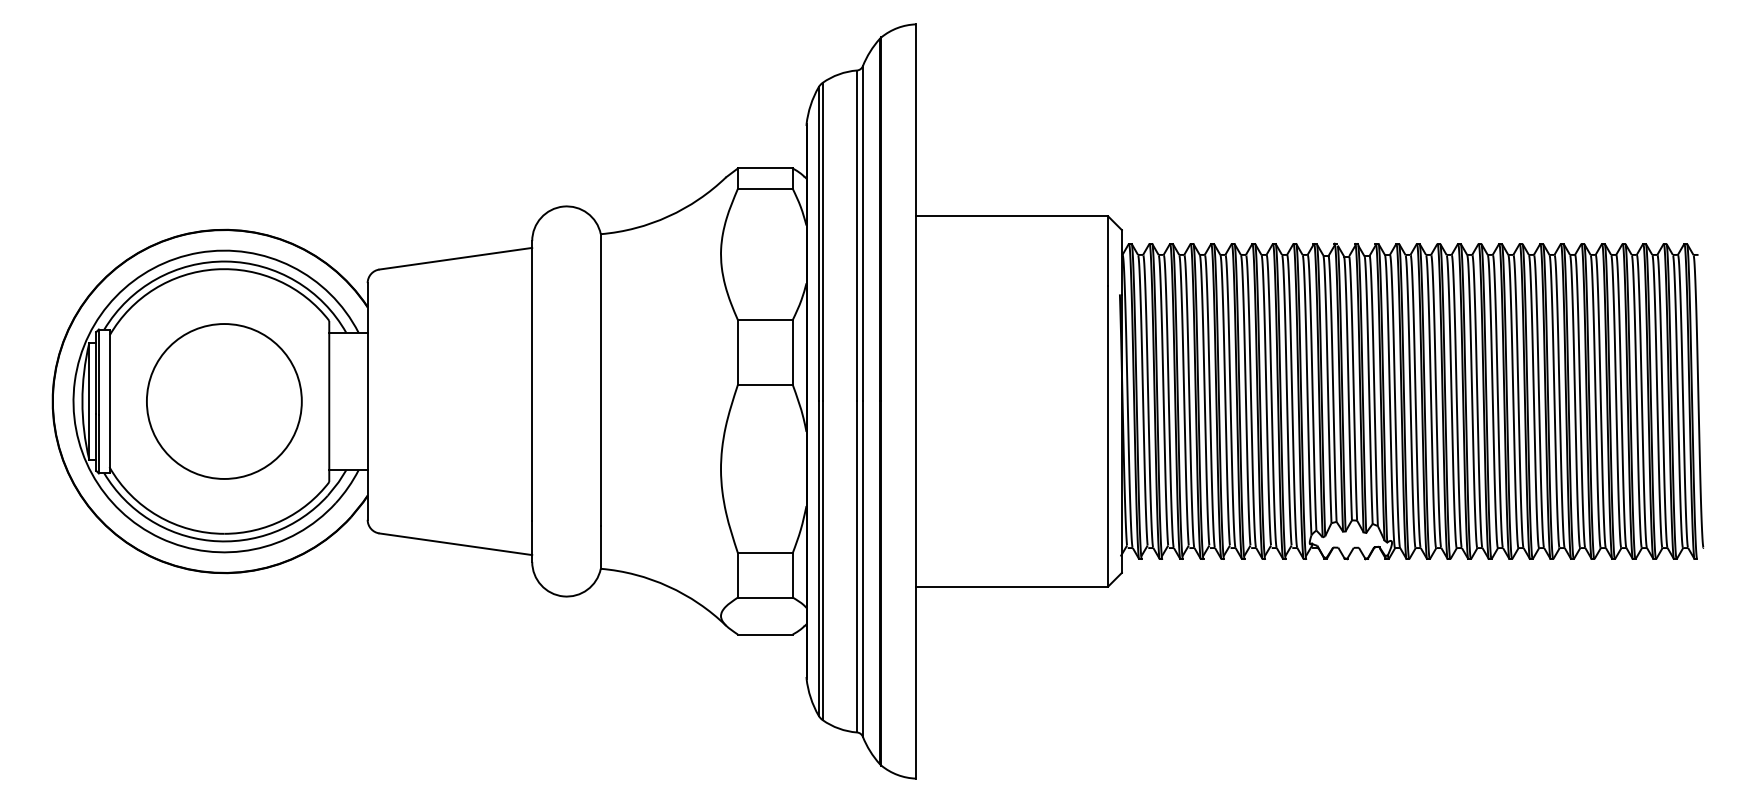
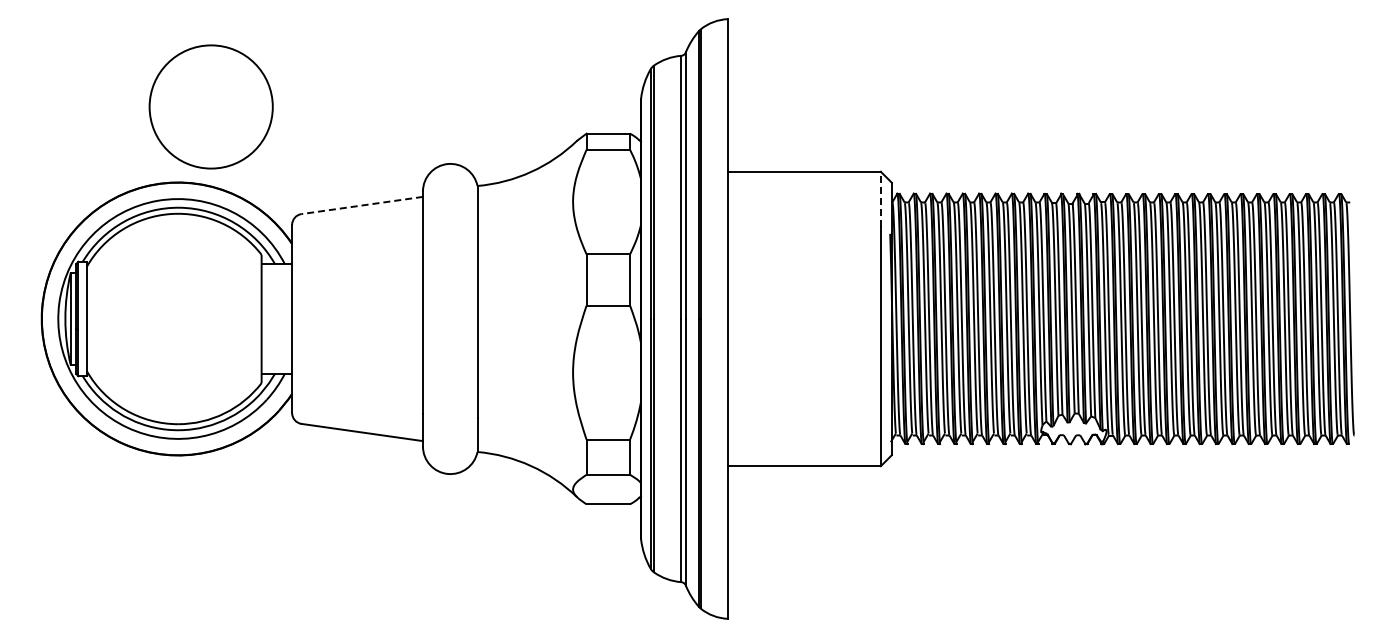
line: (1107, 251) -> (880, 199), solid -> dashed
line: (454, 258) -> (361, 205), solid -> dashed
circle: (223, 400) -> (210, 106), moved

